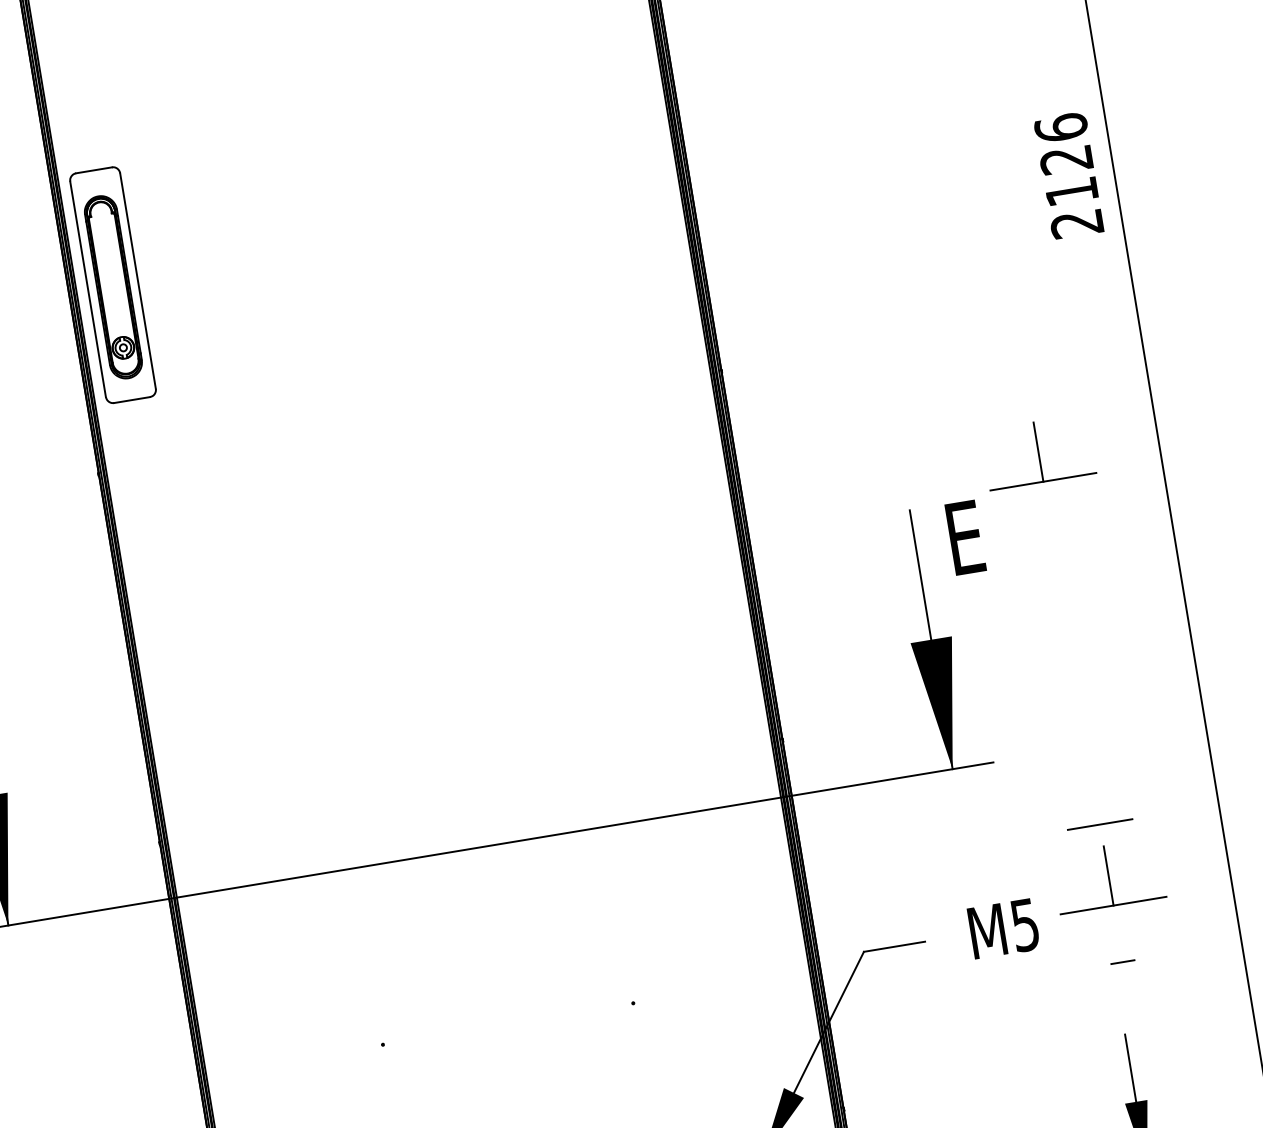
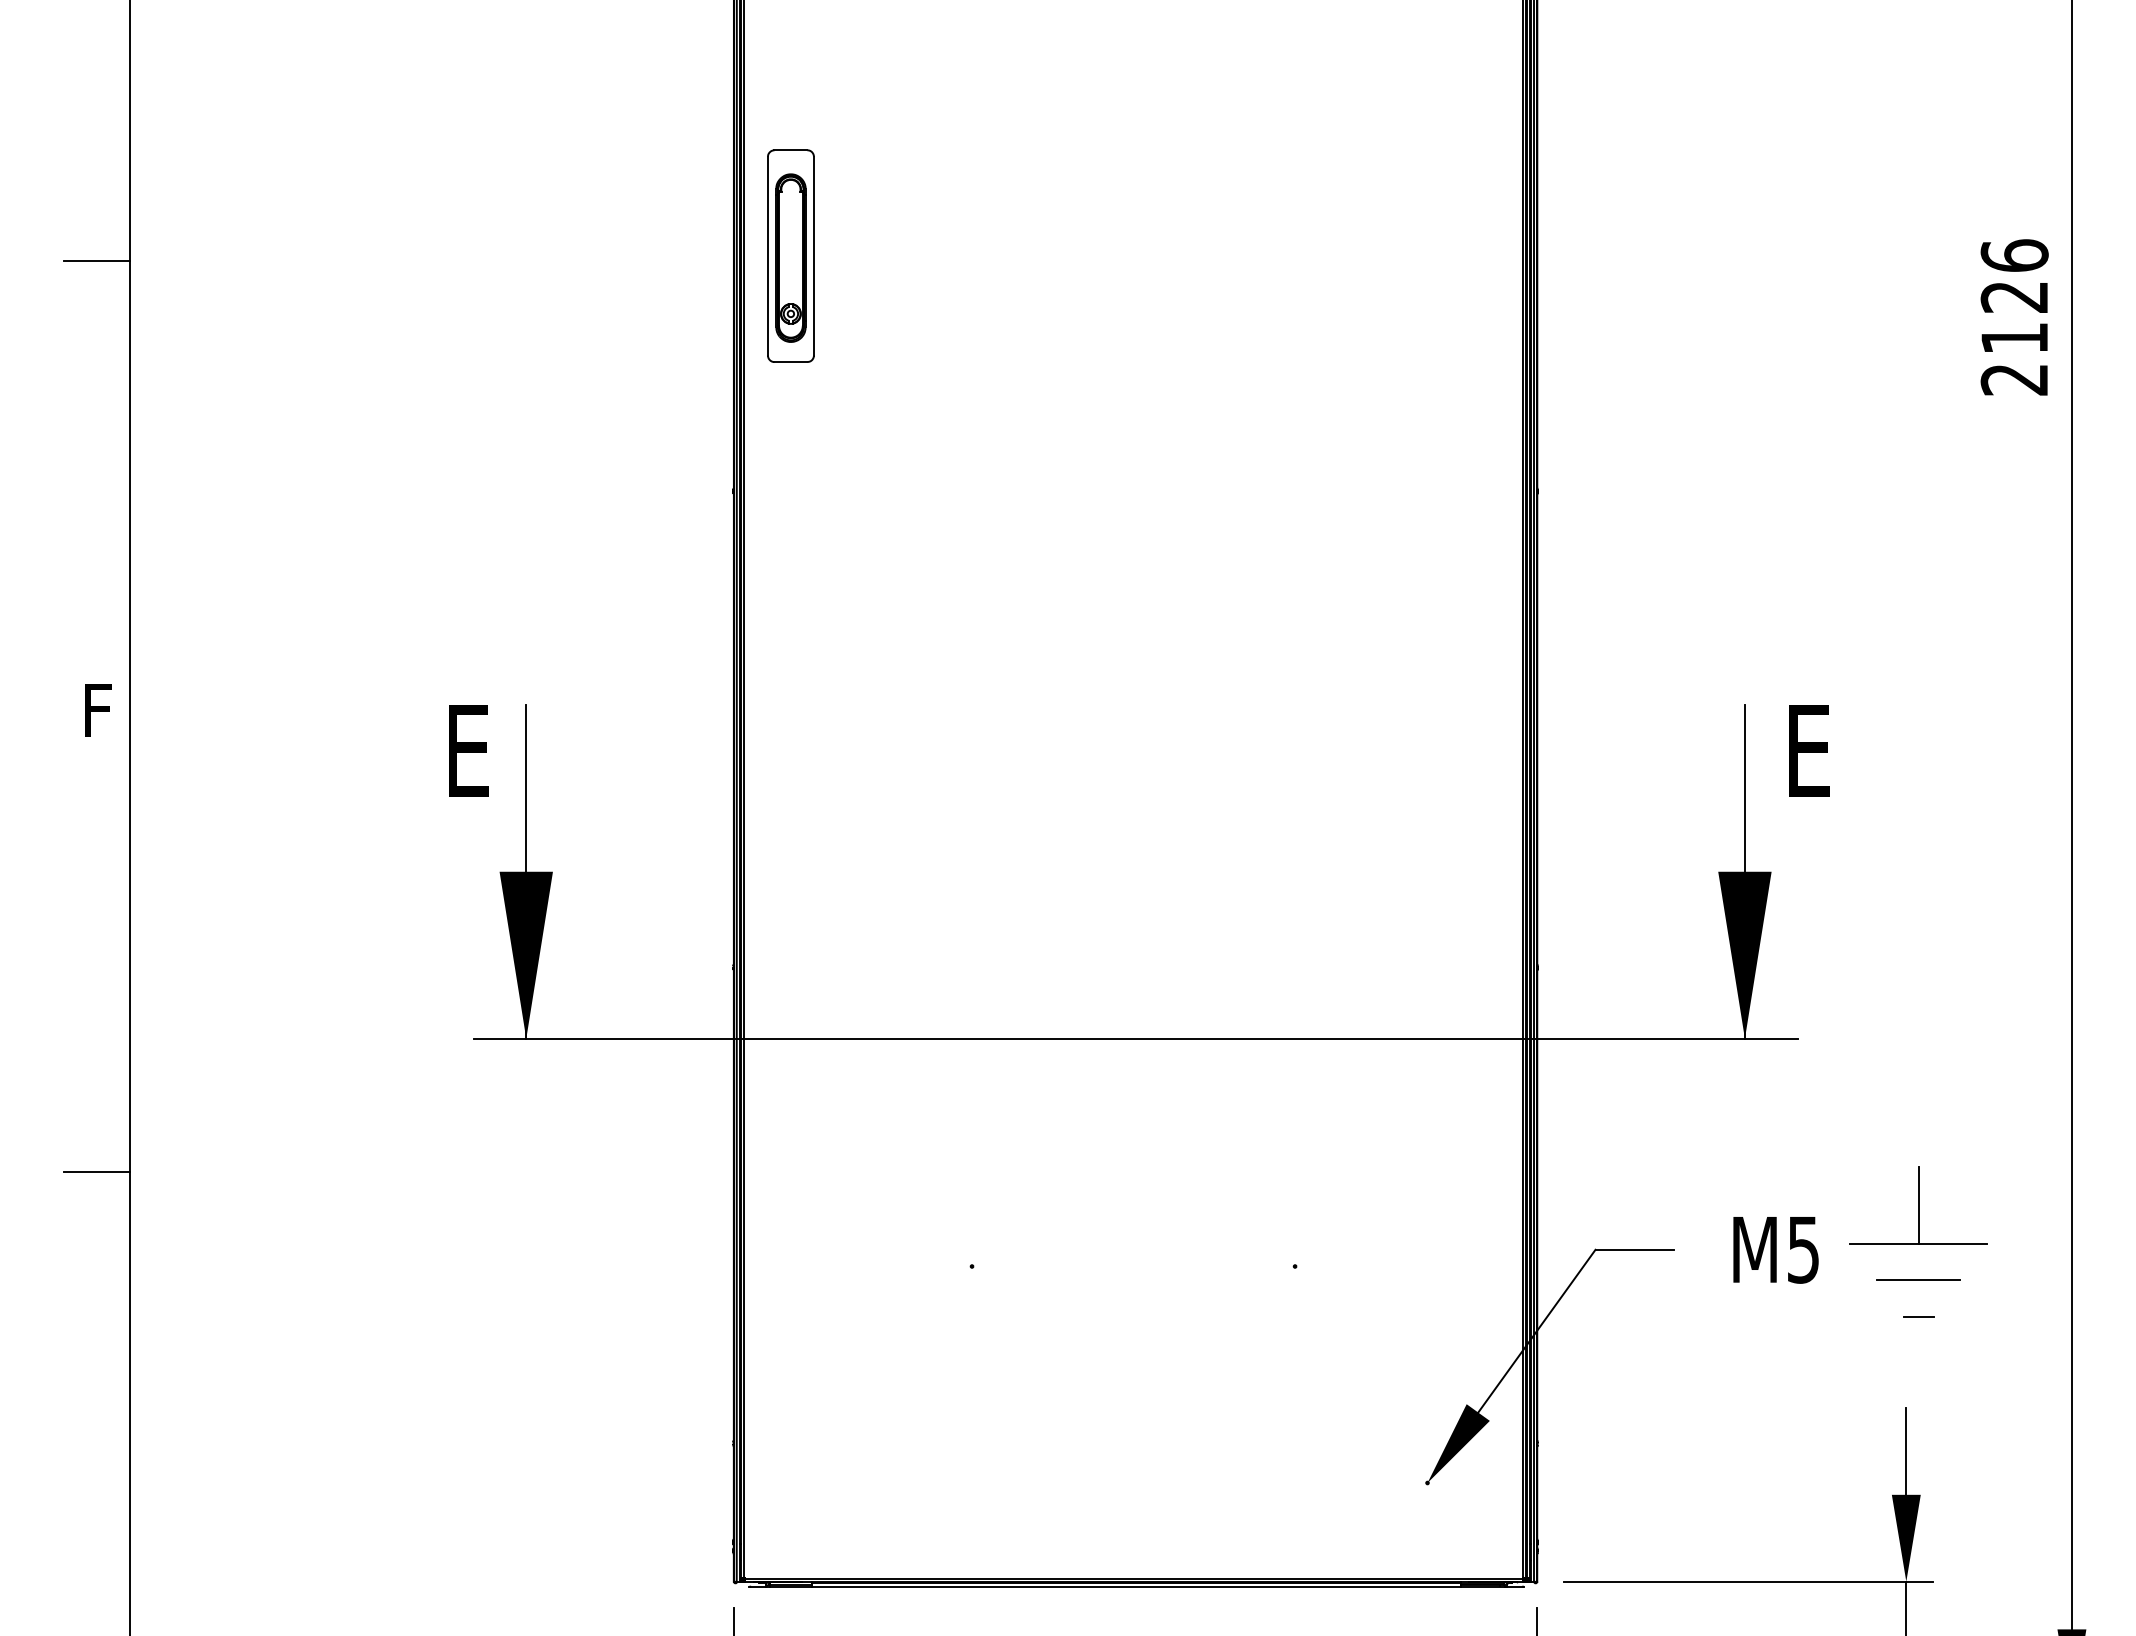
part: (112, 284) -> (790, 255), size x0.71
part: (1038, 452) -> (1918, 658), removed
line: (1099, 824) -> (1918, 1279), moved

